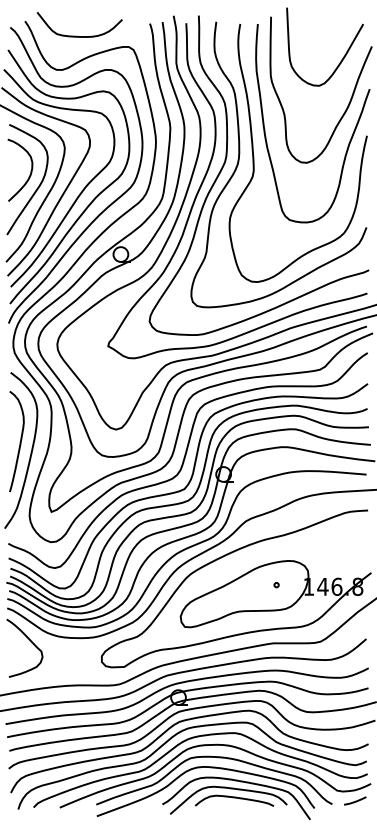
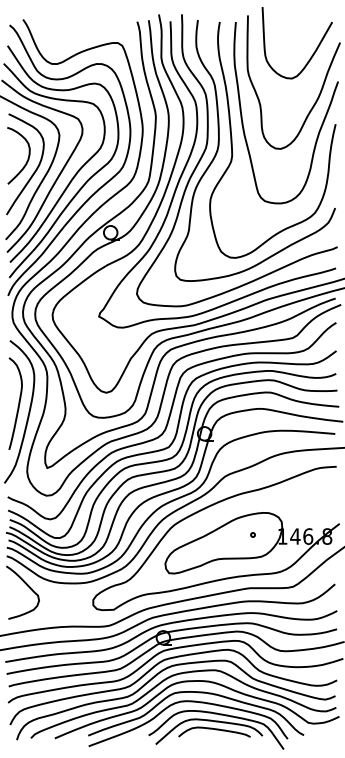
curve: (79, 35) -> (72, 32), removed
line: (354, 801) -> (324, 732), removed

